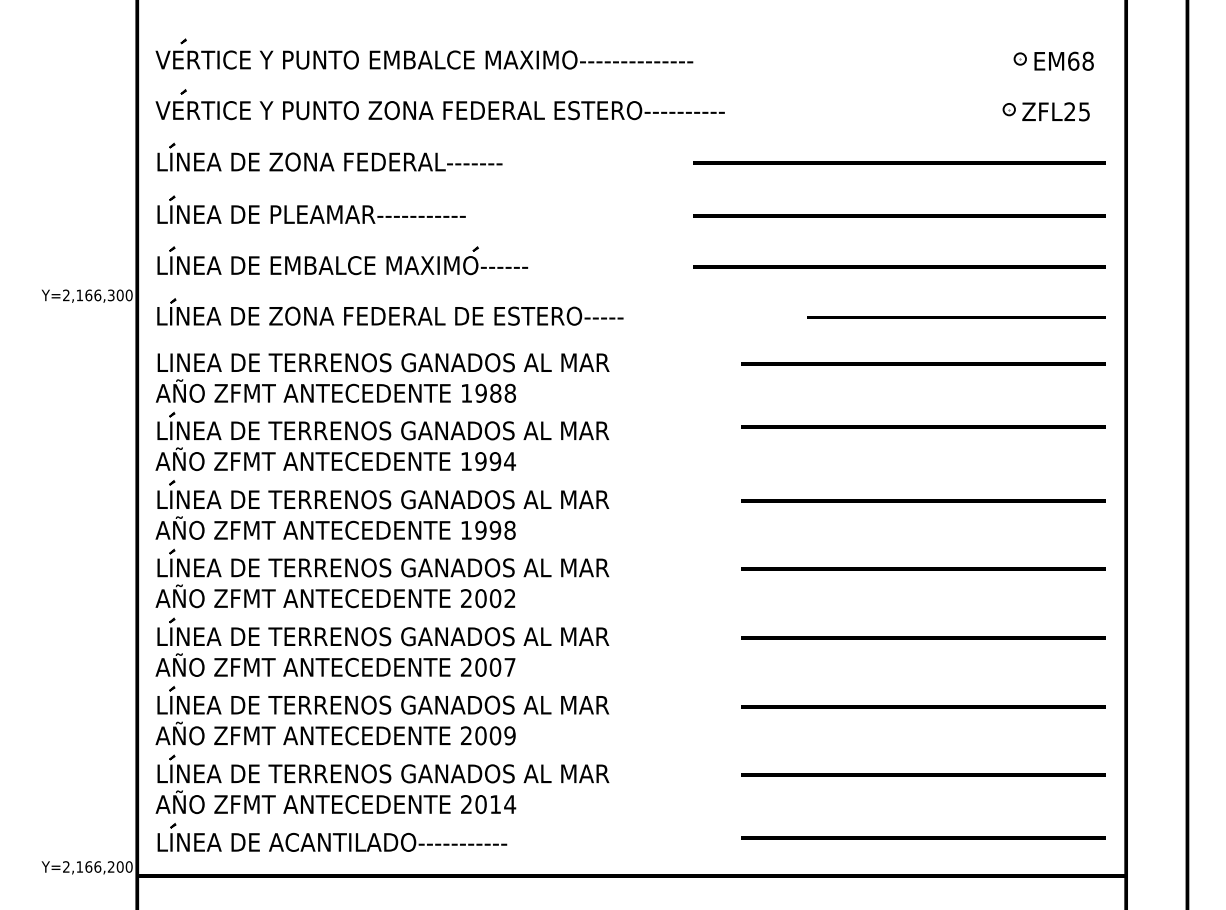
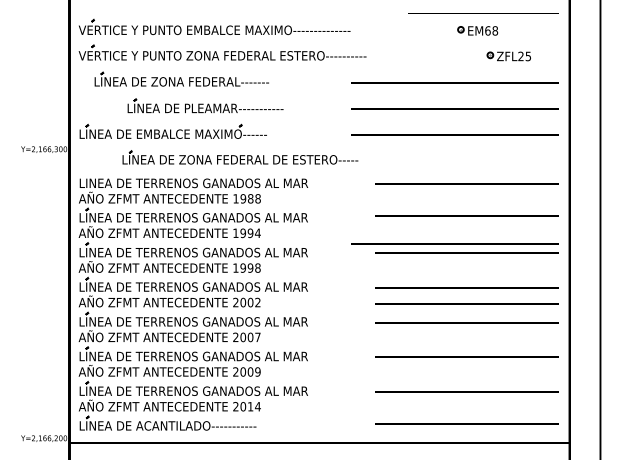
part: (1053, 60) -> (477, 30), moved
part: (1045, 111) -> (508, 56), moved
part: (329, 155) -> (181, 78), moved
part: (311, 208) -> (205, 105), moved
part: (390, 311) -> (240, 157), moved
line: (956, 317) -> (483, 13), moved
line: (898, 481) -> (454, 243), added
line: (922, 600) -> (466, 303), added

